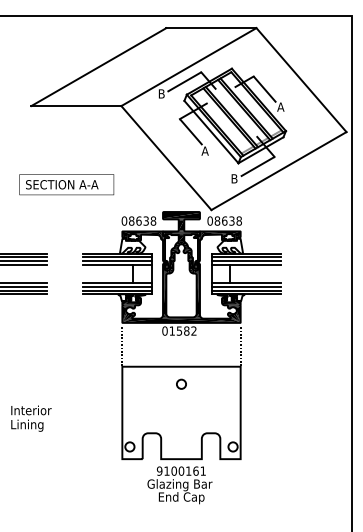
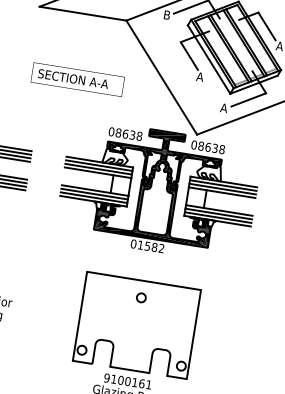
text: (233, 178) -> (223, 107), B -> A
text: (66, 184) -> (77, 79), moved
line: (122, 346) -> (90, 252), removed
line: (240, 346) -> (204, 270), removed

